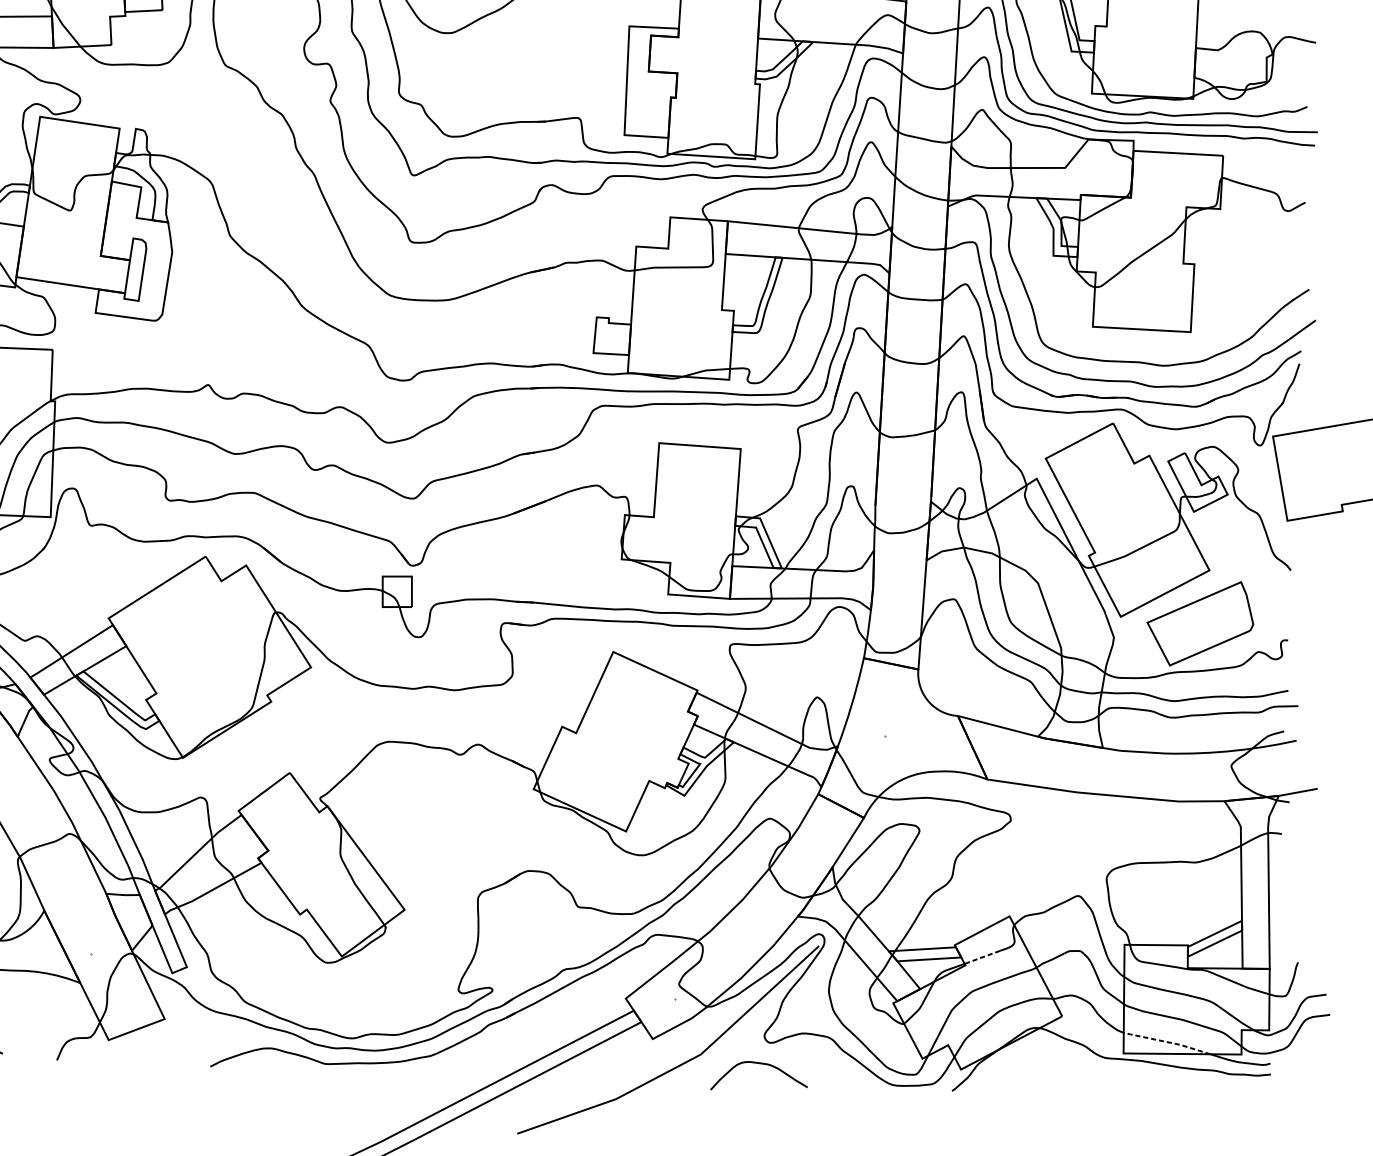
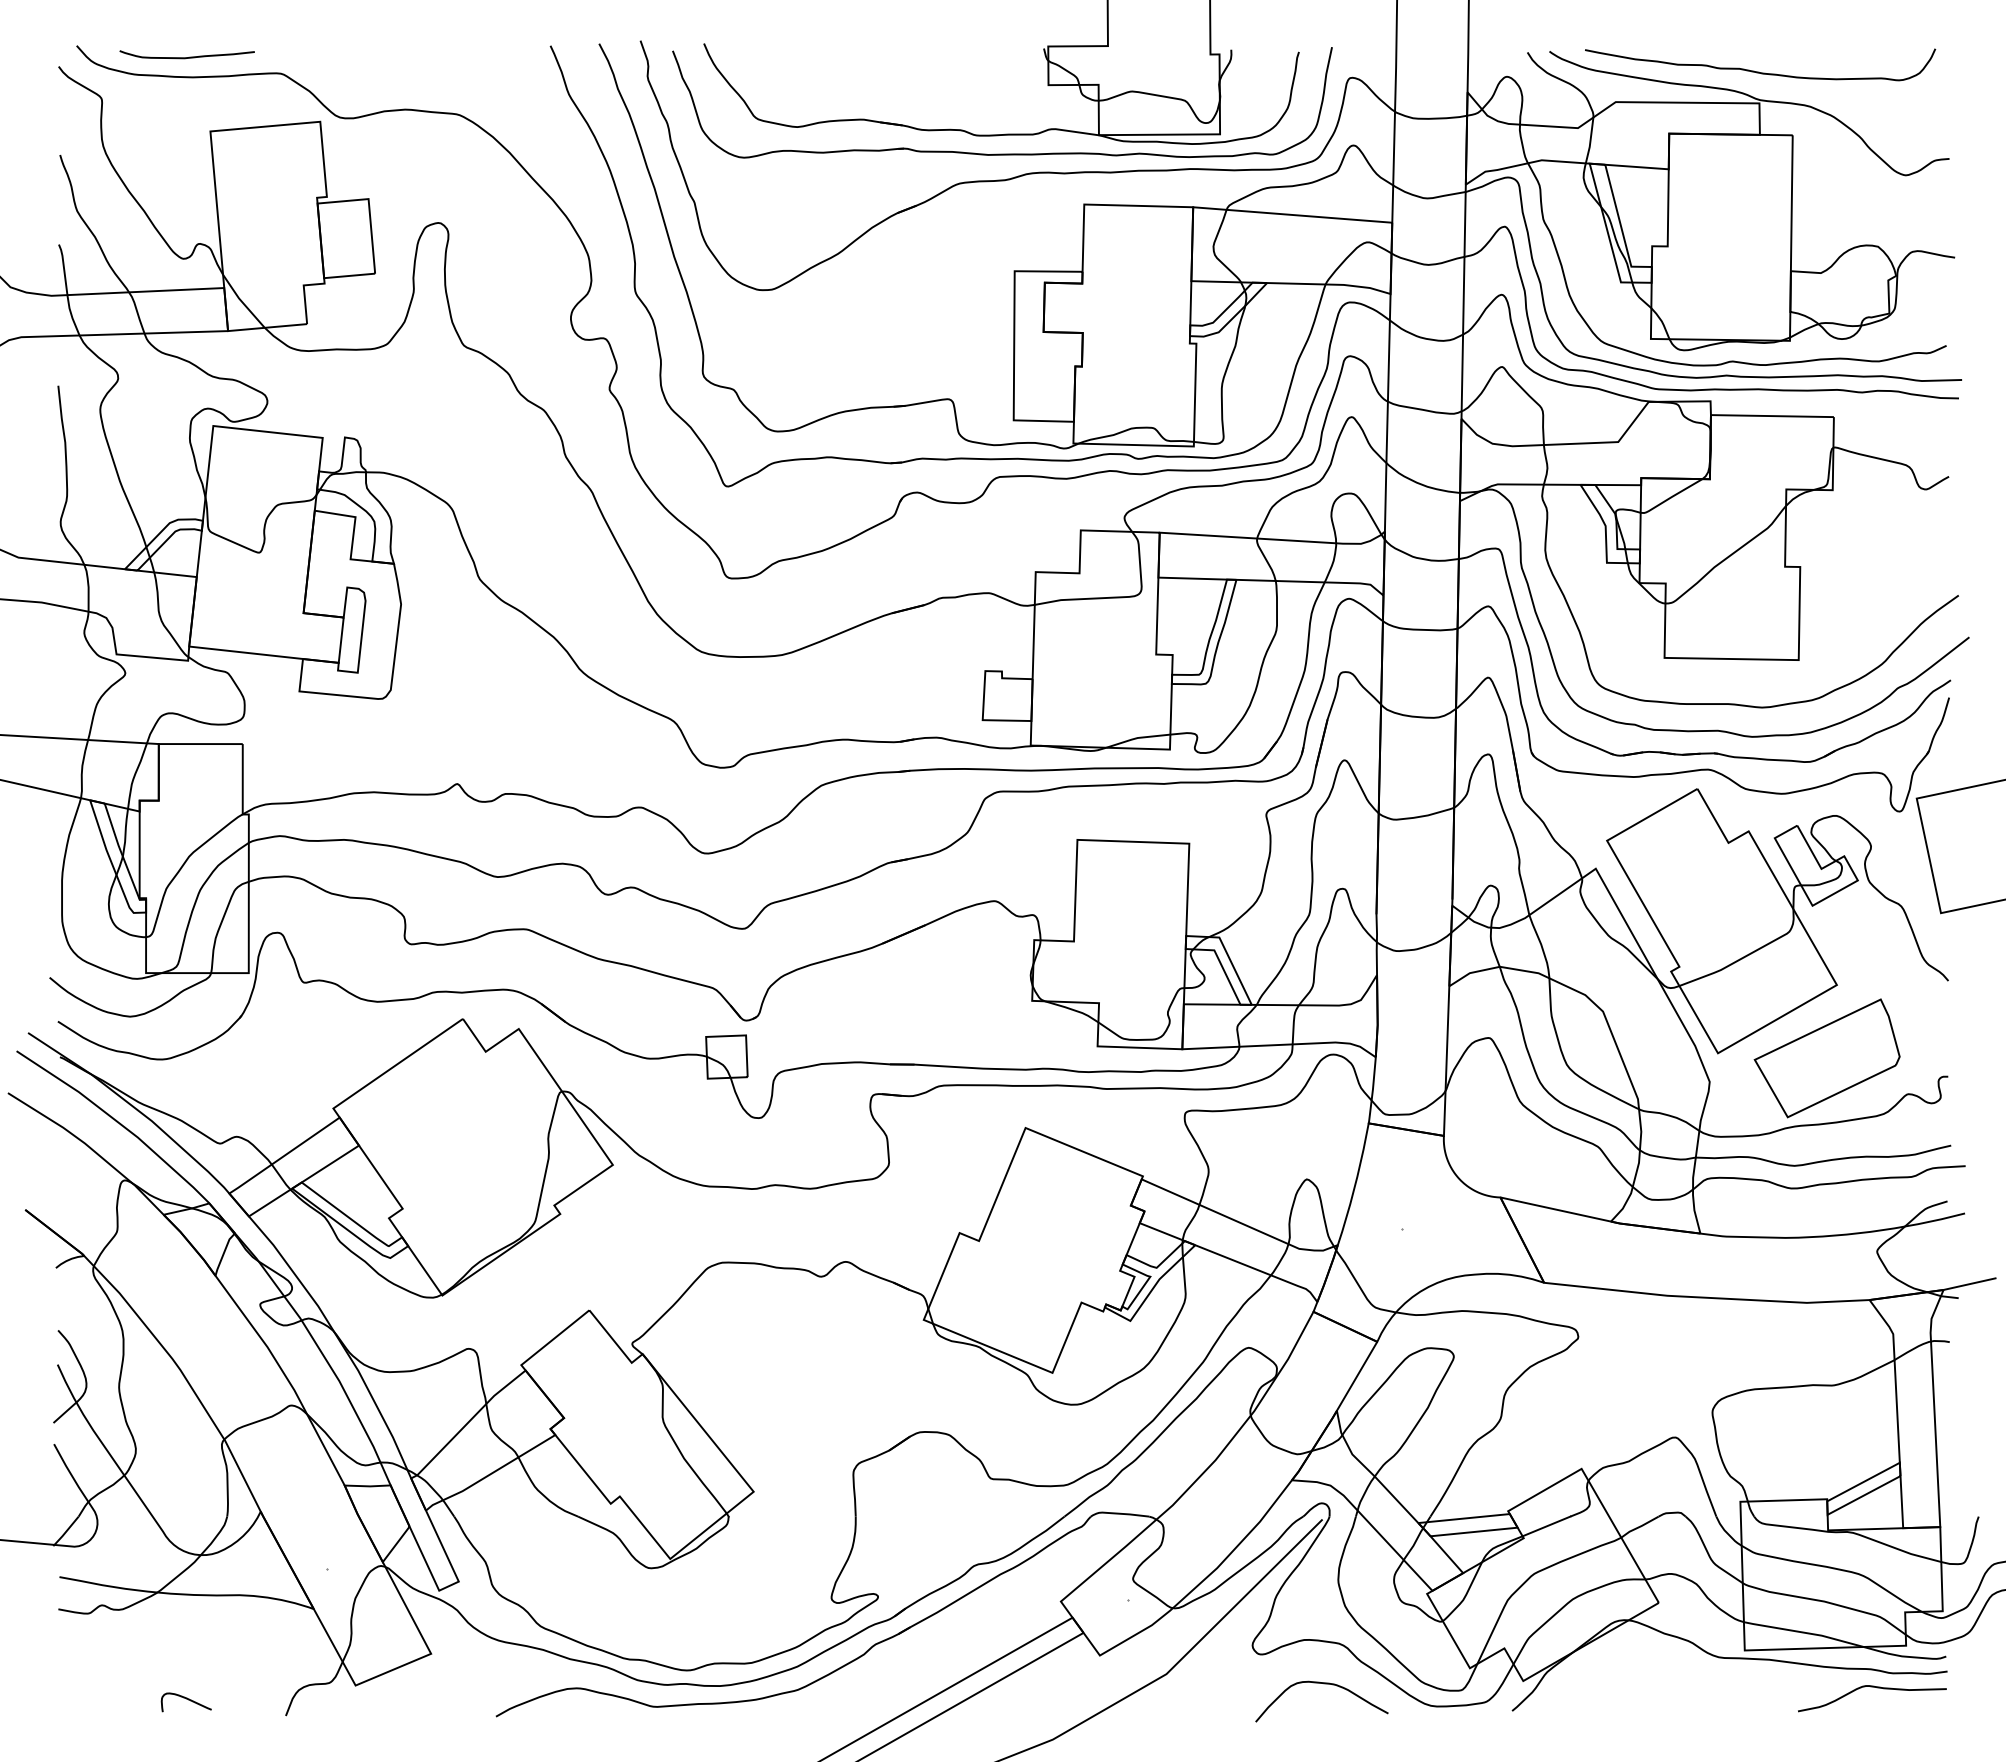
line: (982, 957) -> (1546, 1526), dashed -> solid
line: (1167, 1042) -> (1804, 1632), dashed -> solid
curve: (761, 1064) -> (1323, 1684), moved
curve: (1215, 1084) -> (1872, 1687), added

